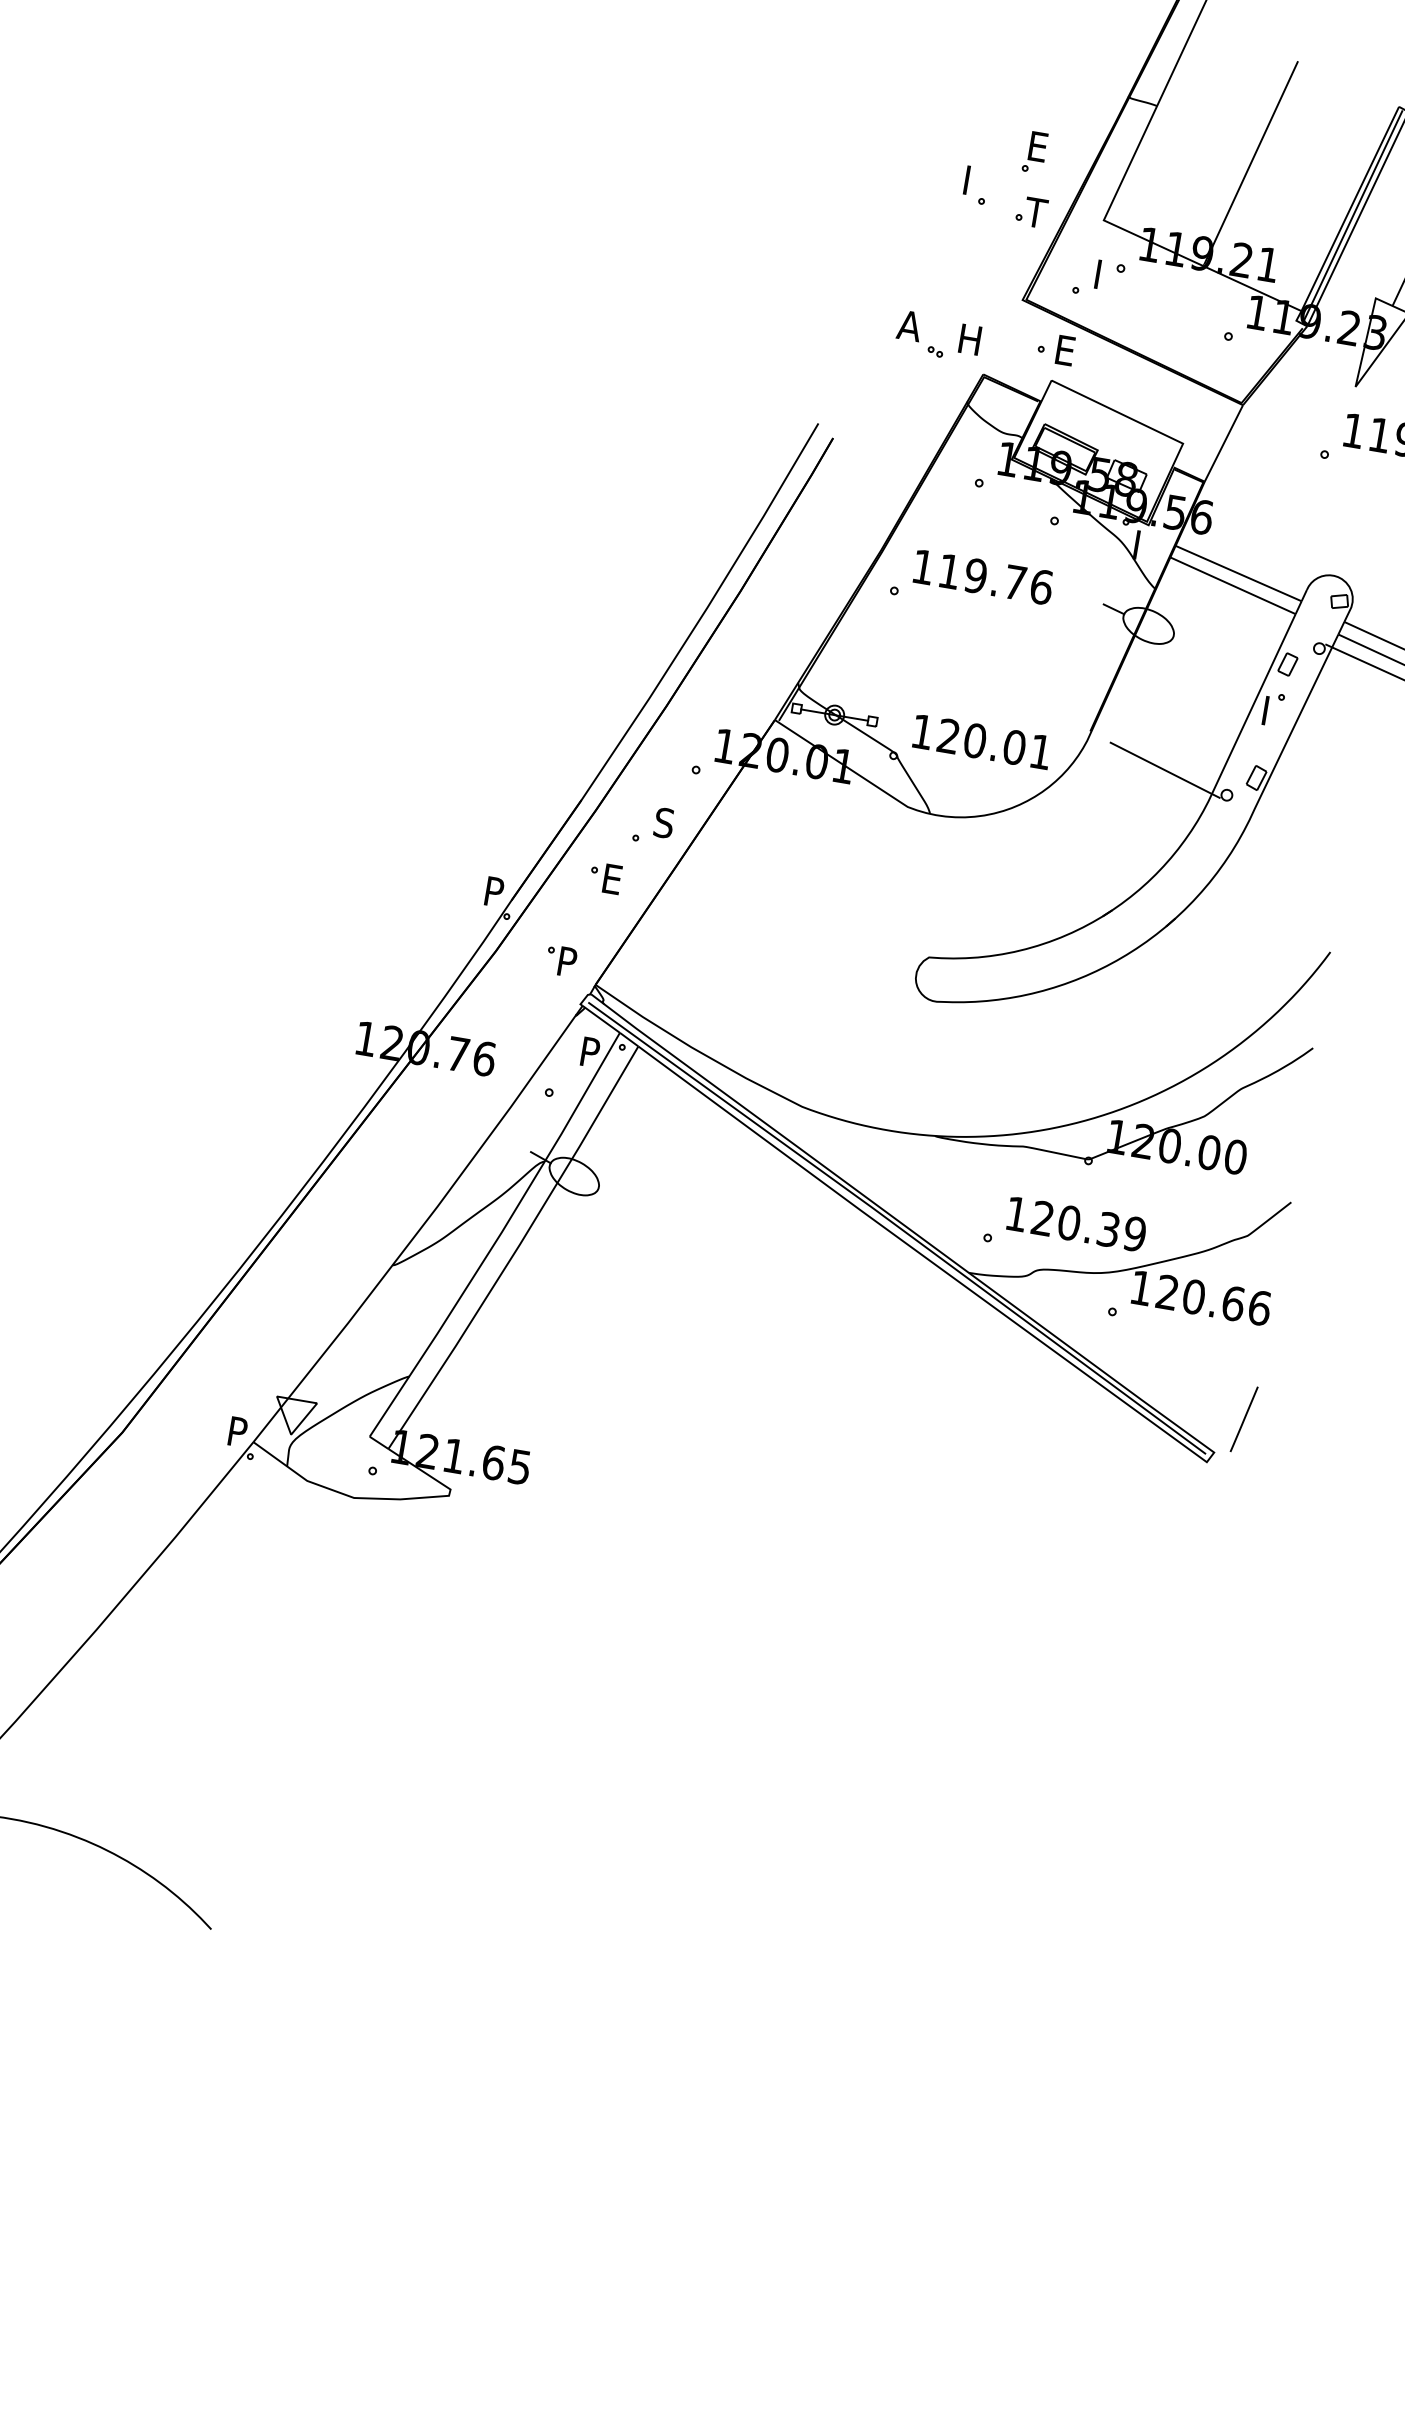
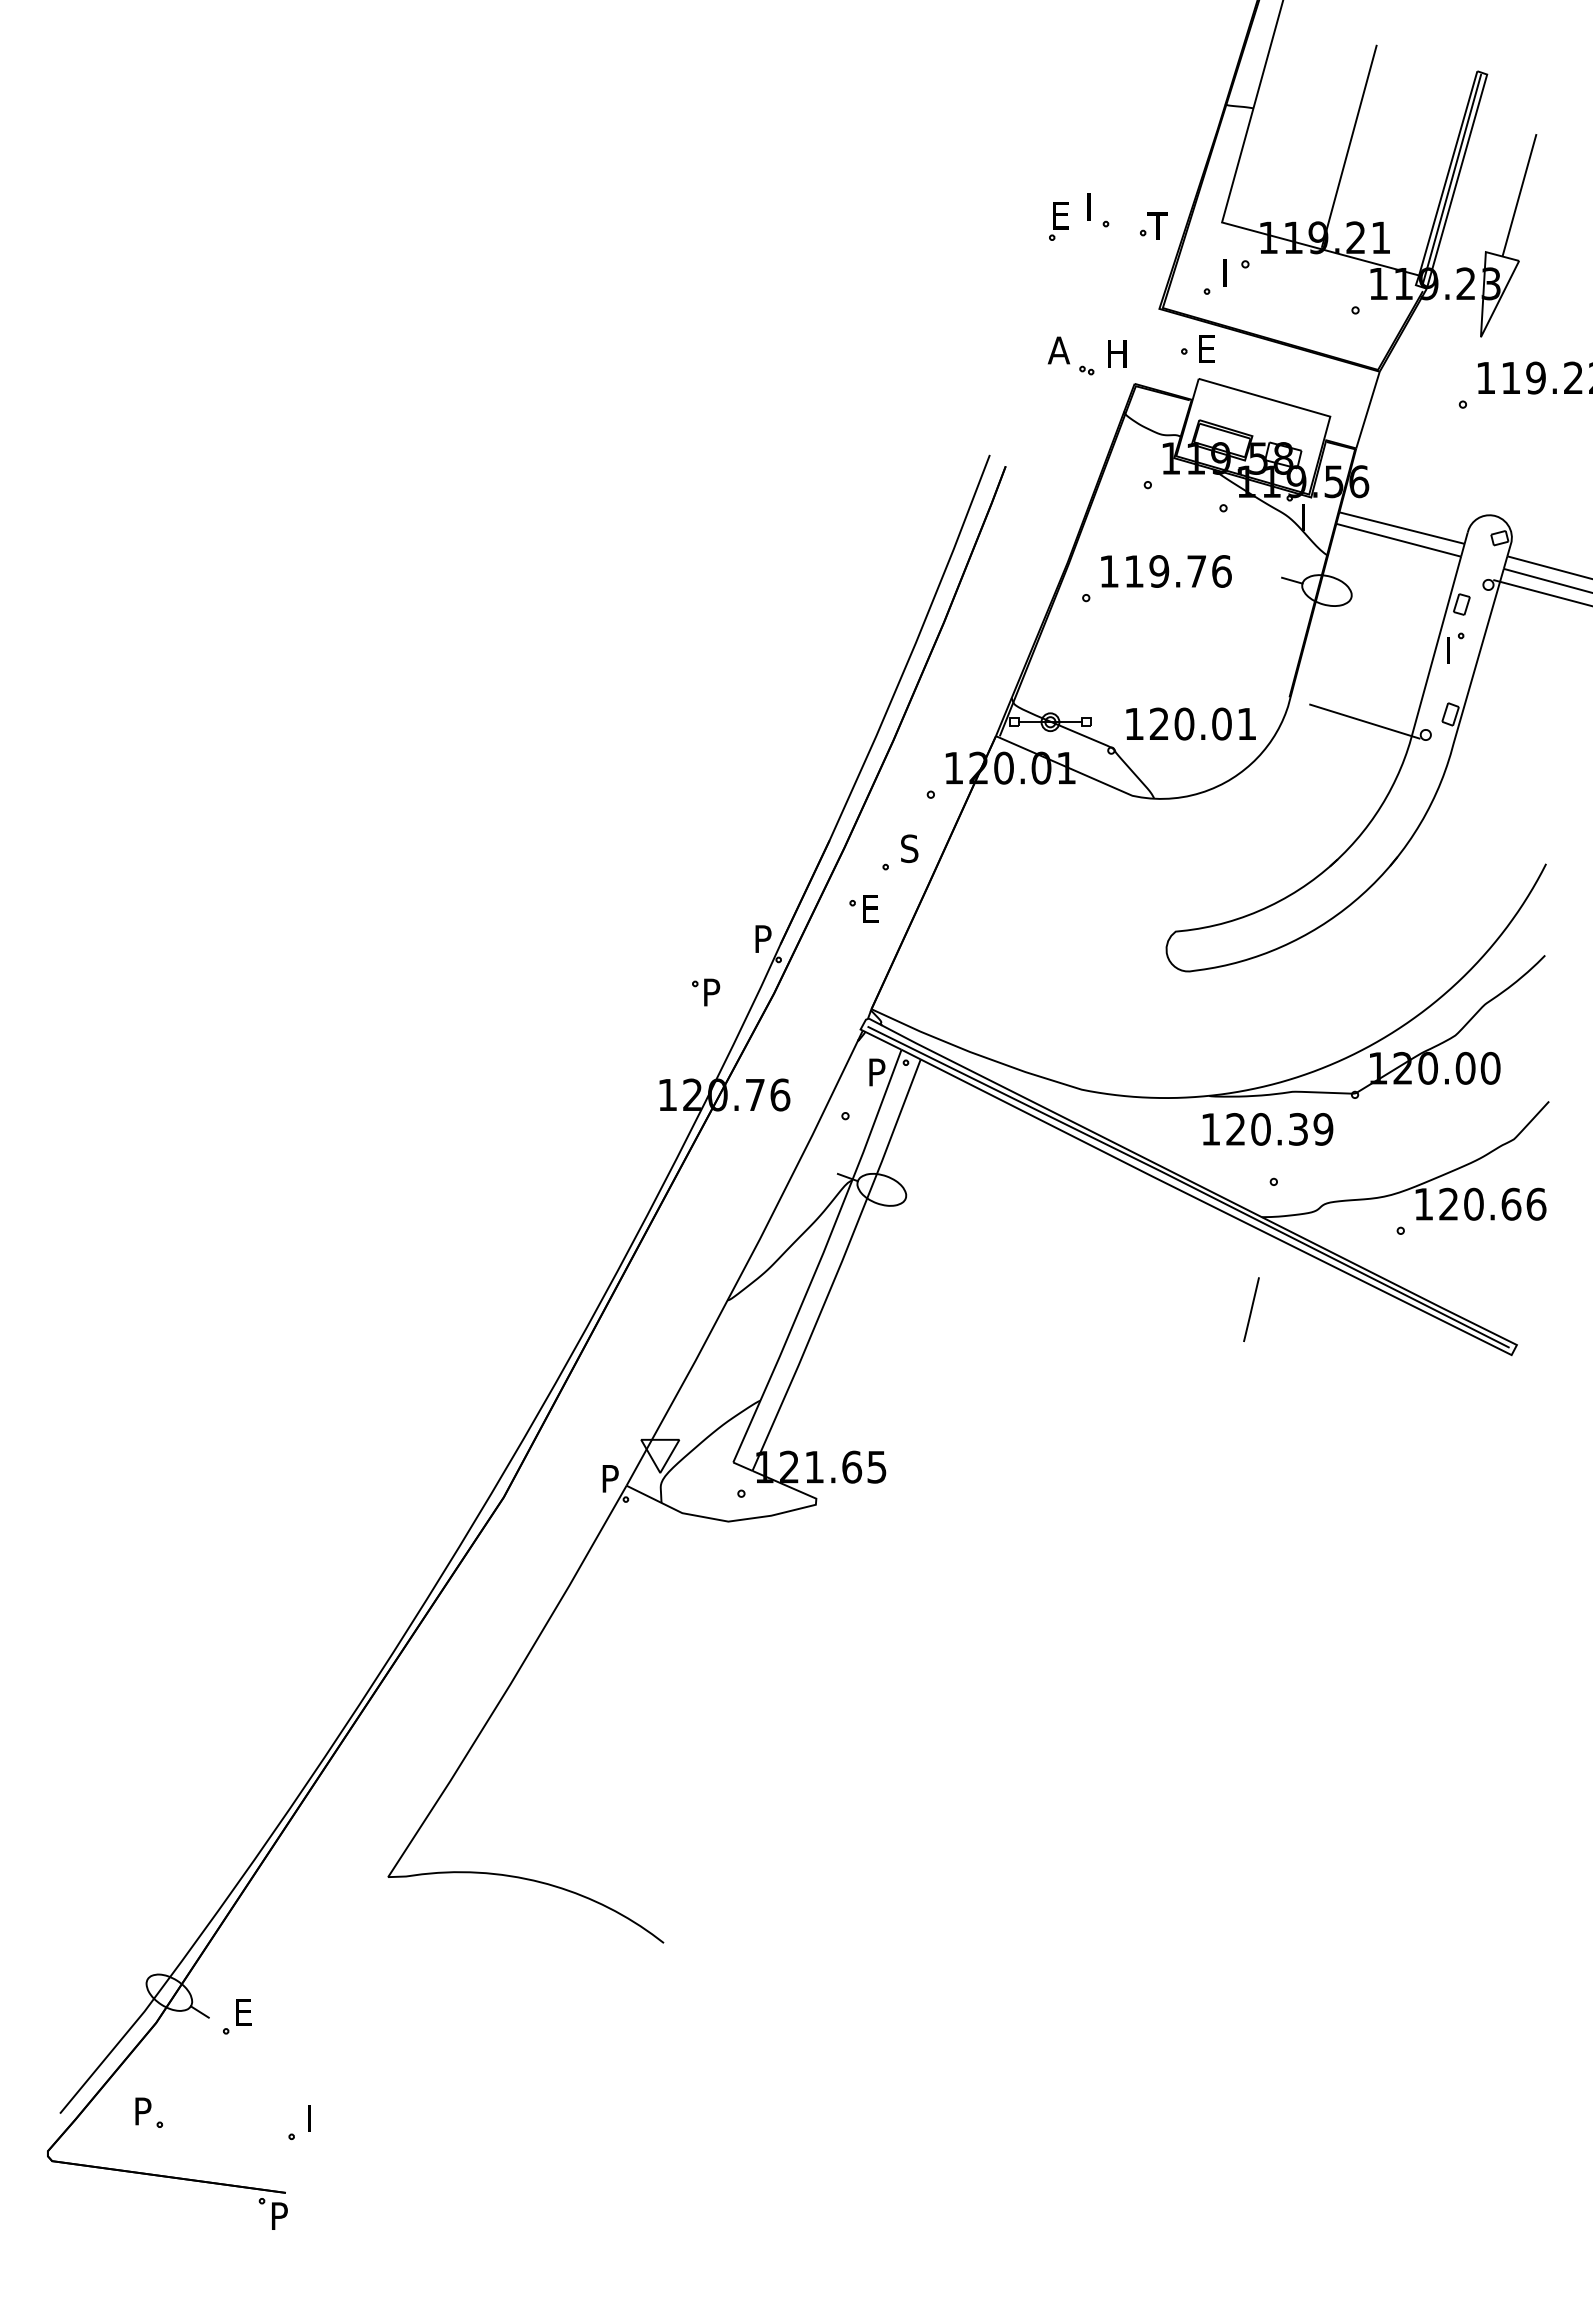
part: (1034, 152) -> (1058, 221), moved
part: (561, 961) -> (706, 992), moved
text: (1076, 1224) -> (1267, 1129), moved
line: (1244, 1419) -> (1251, 1309), moved

